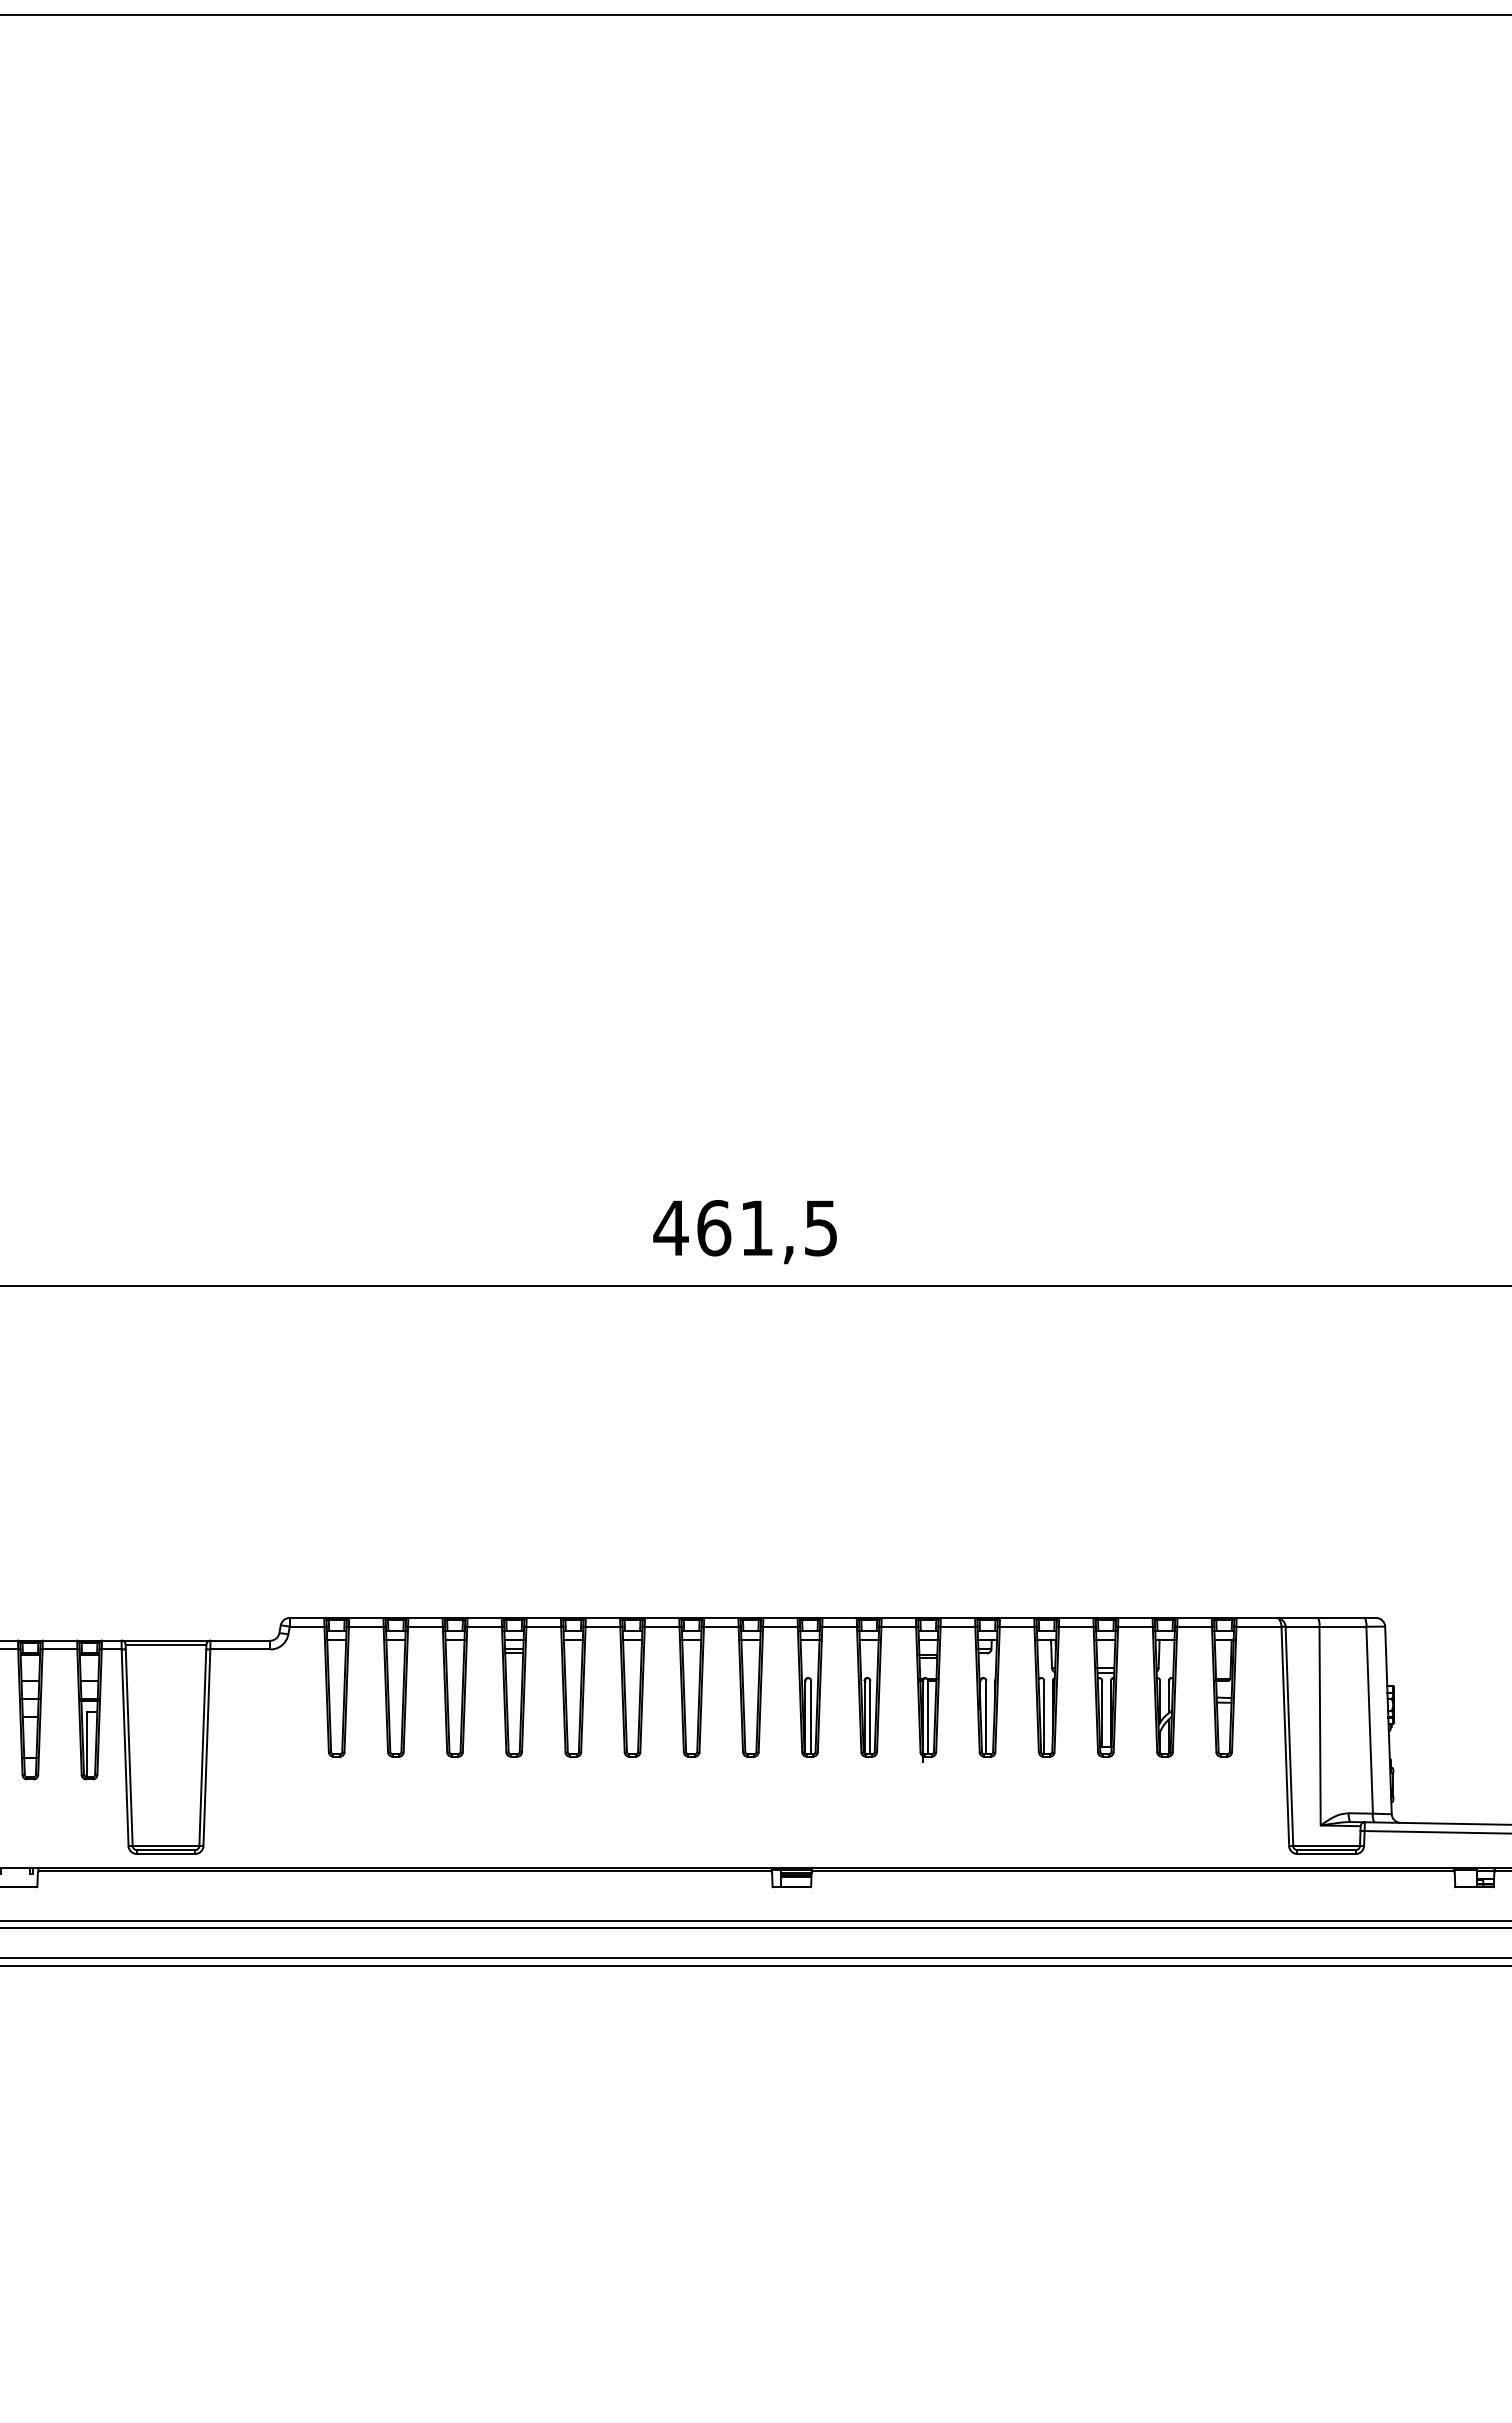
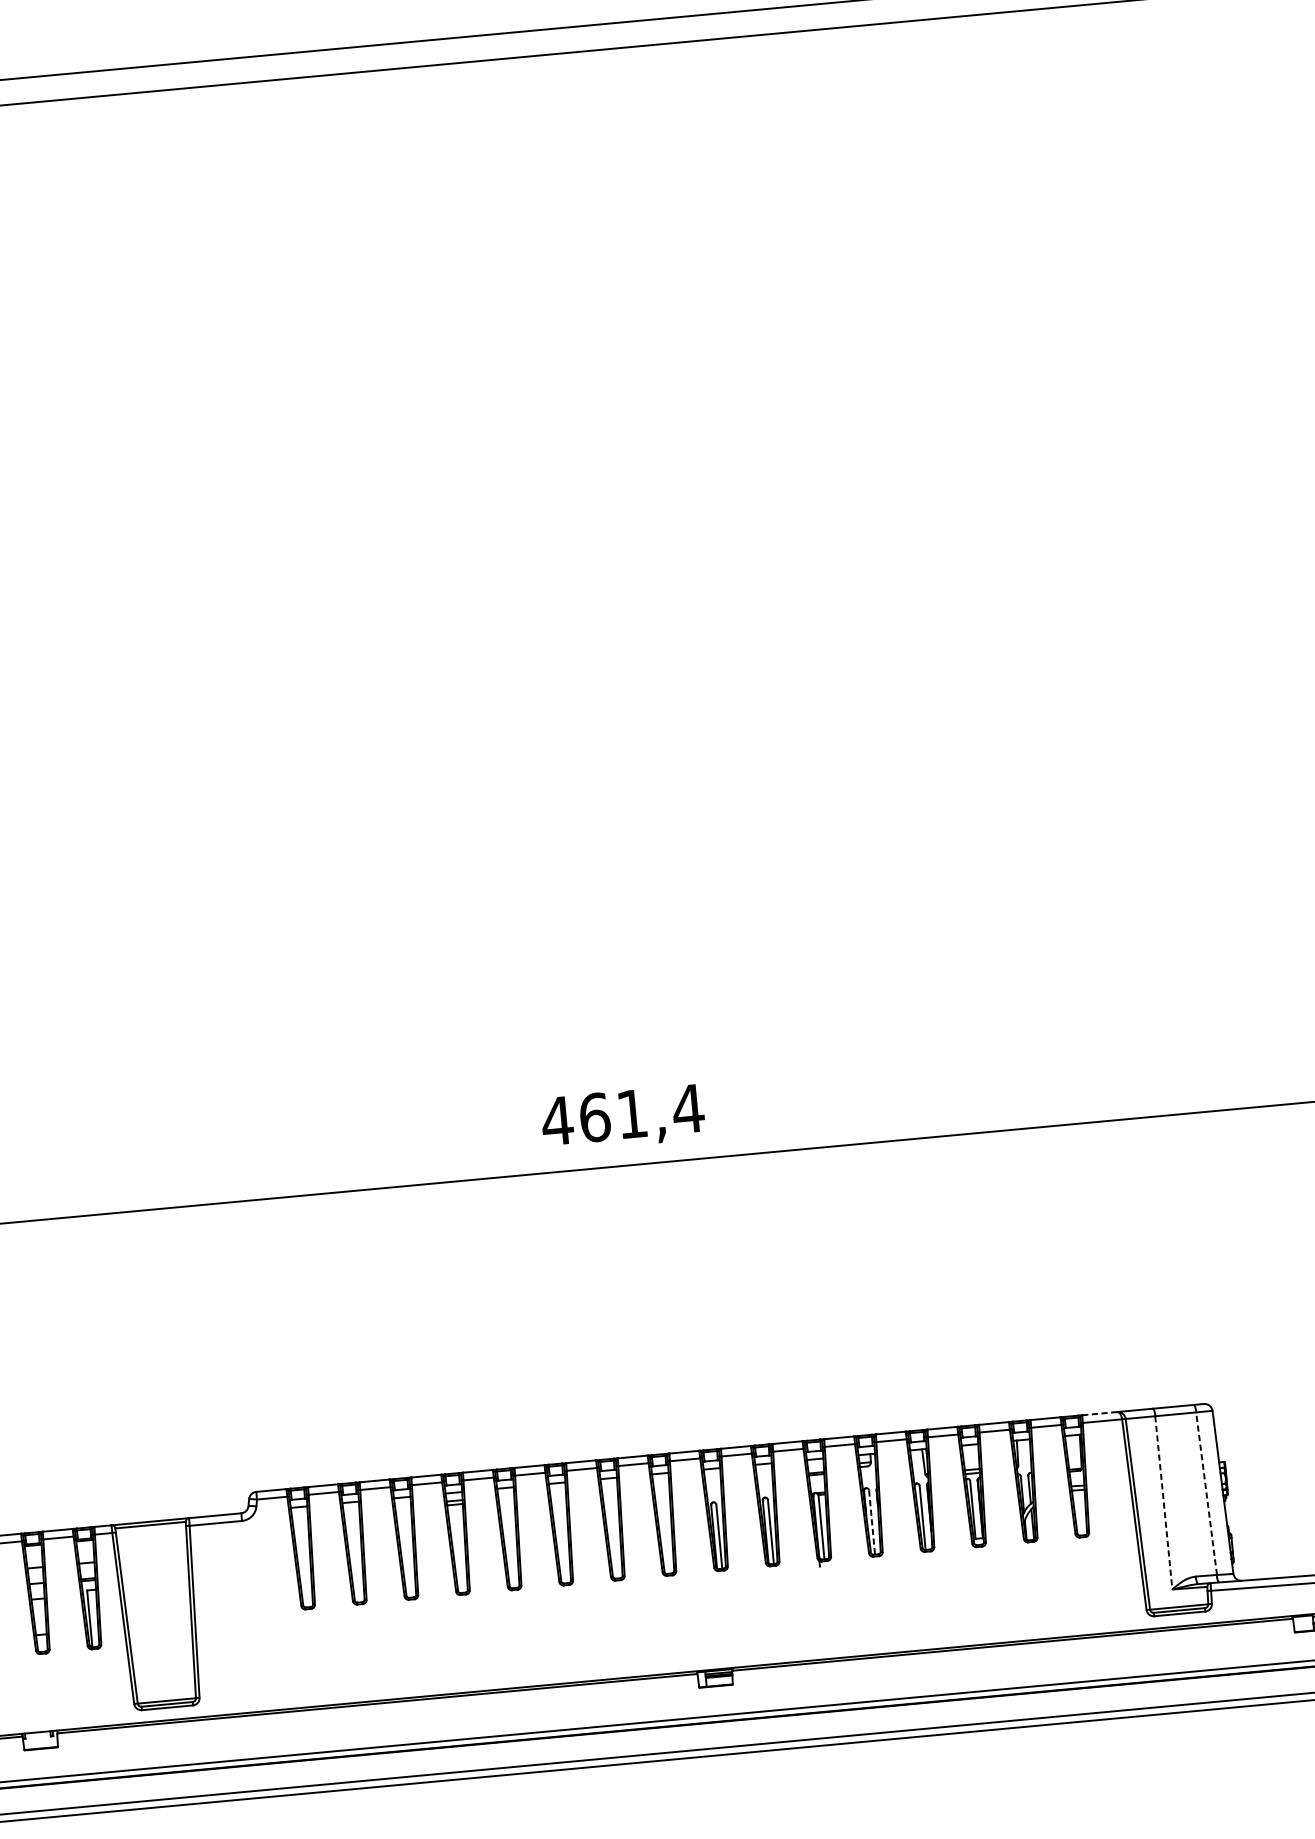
text: (820, 1228) -> (687, 1109), 461,5 -> 461,4
line: (1256, 1617) -> (1099, 1413), solid -> dashed
line: (986, 1717) -> (872, 1522), solid -> dashed
line: (1369, 1720) -> (1206, 1493), solid -> dashed
line: (1320, 1726) -> (1164, 1503), solid -> dashed

